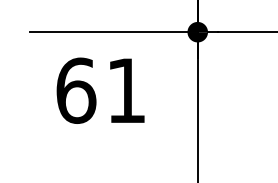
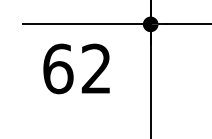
text: (125, 89) -> (95, 67), 61 -> 62

